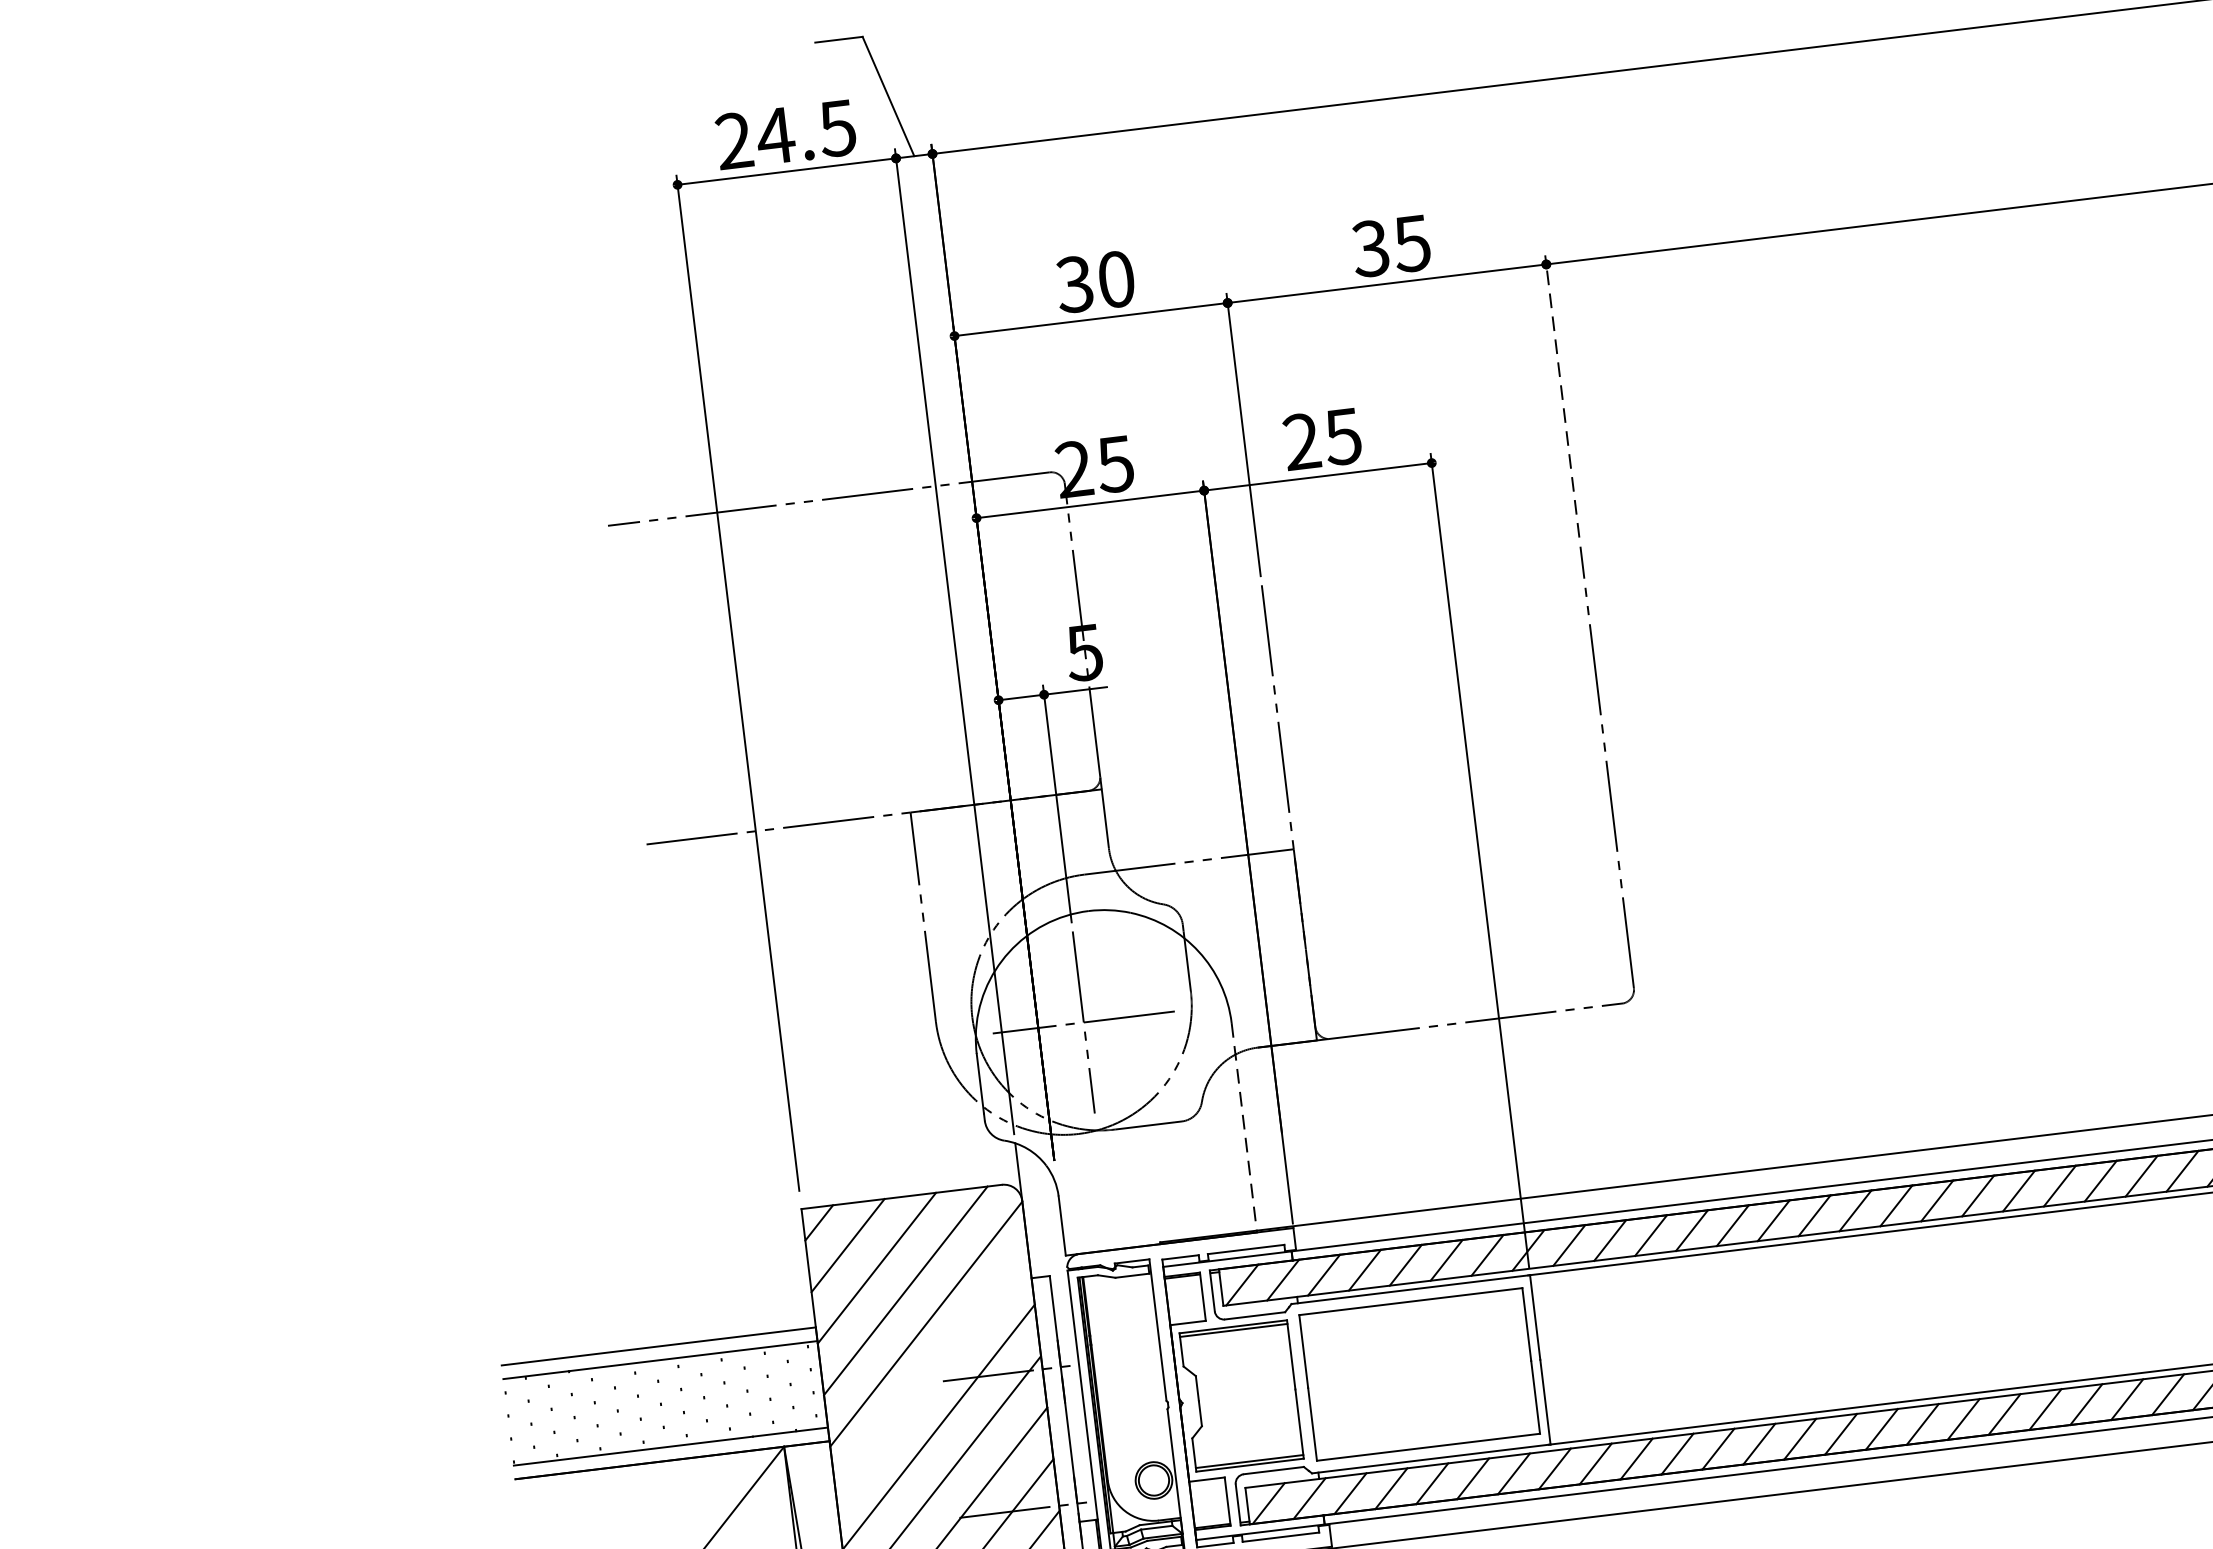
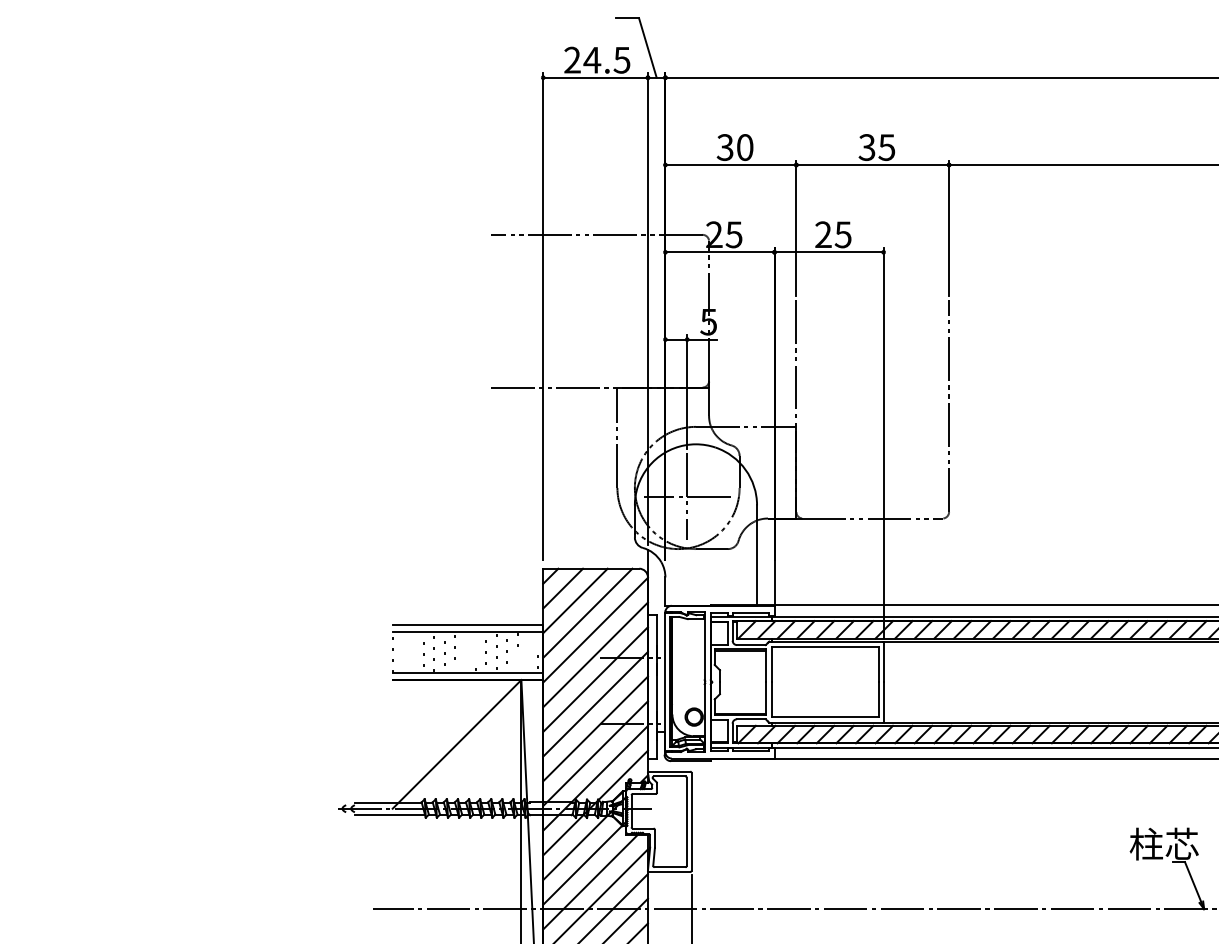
line: (1563, 396) -> (949, 228), dashed -> solid
line: (1245, 1129) -> (757, 556), dashed -> solid
line: (932, 1374) -> (595, 654), added

